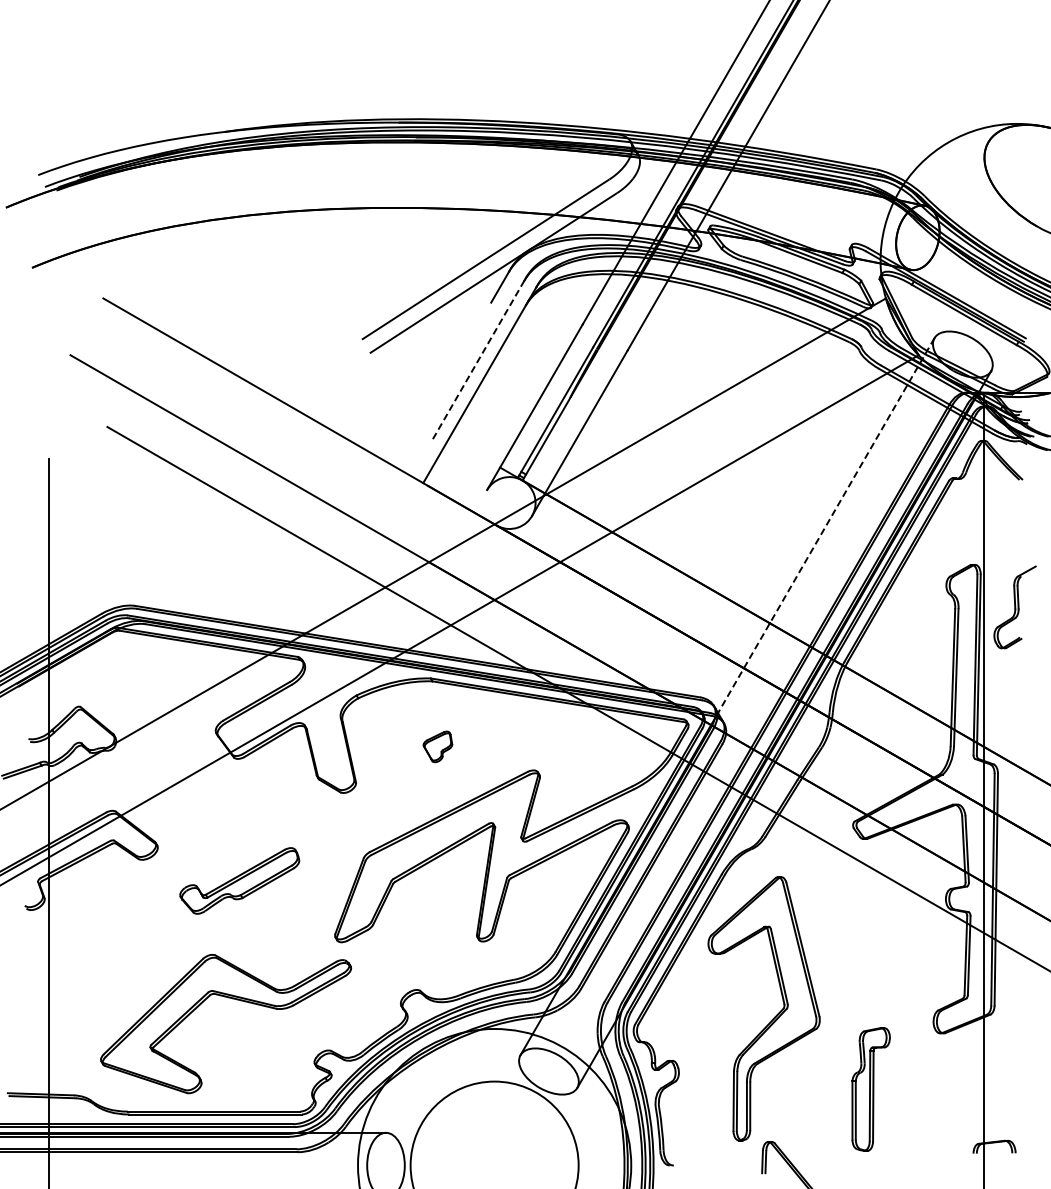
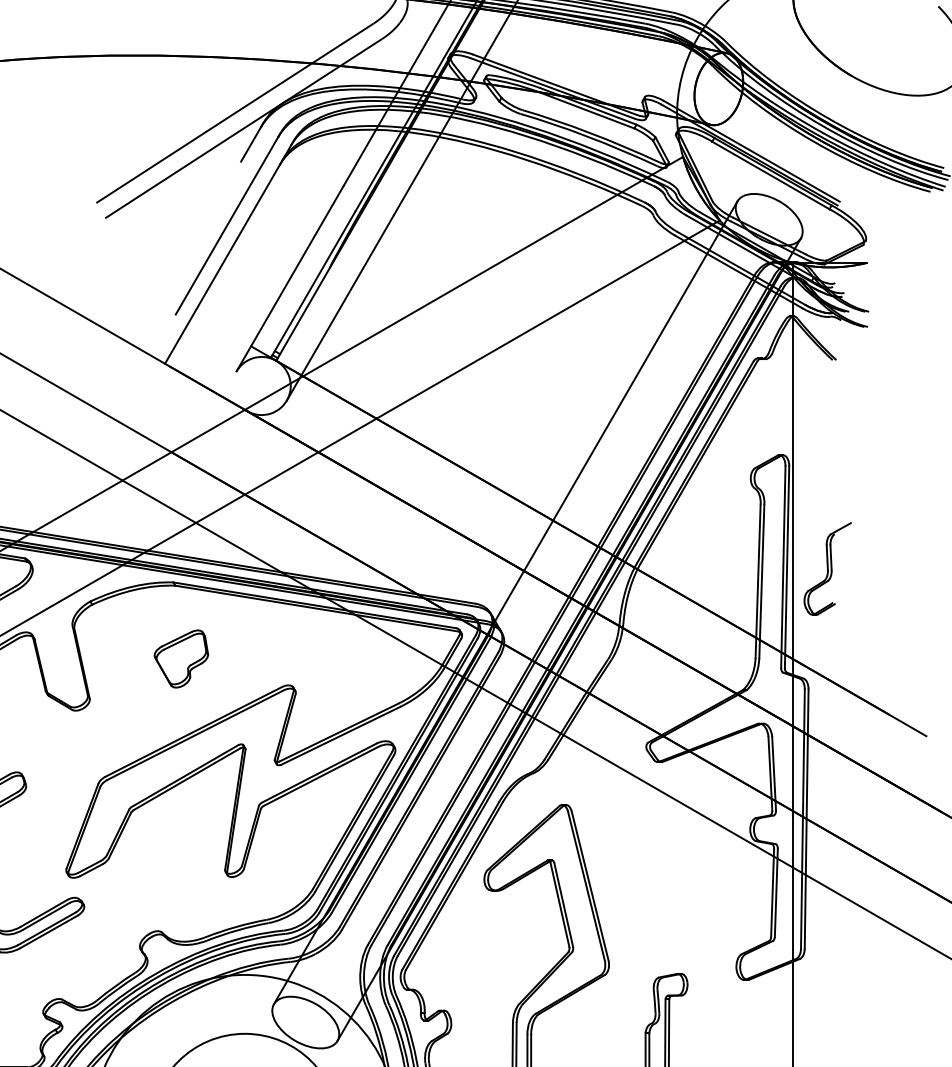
line: (478, 359) -> (226, 225), dashed -> solid
line: (826, 526) -> (616, 412), dashed -> solid
part: (1014, 607) -> (827, 569), moved
part: (437, 746) -> (180, 658), size x1.67

